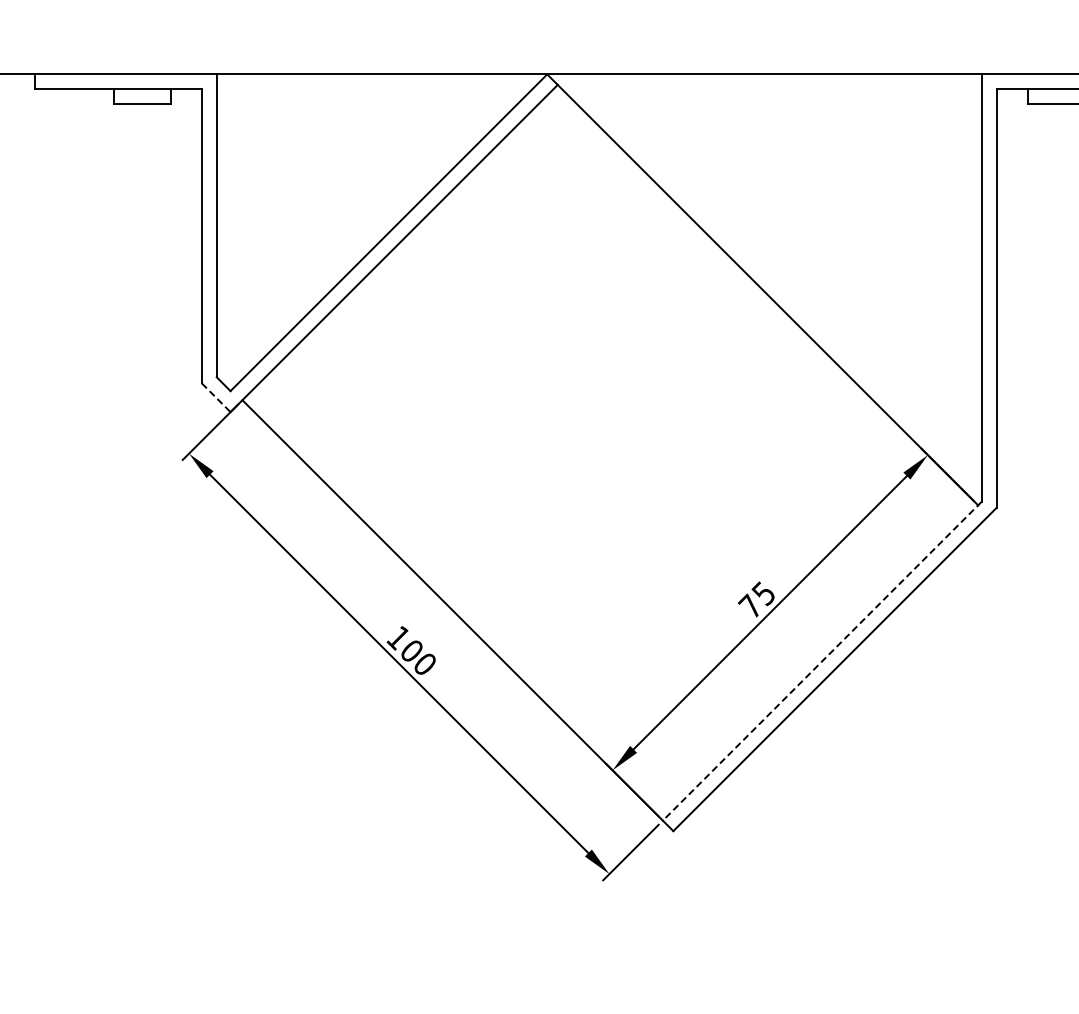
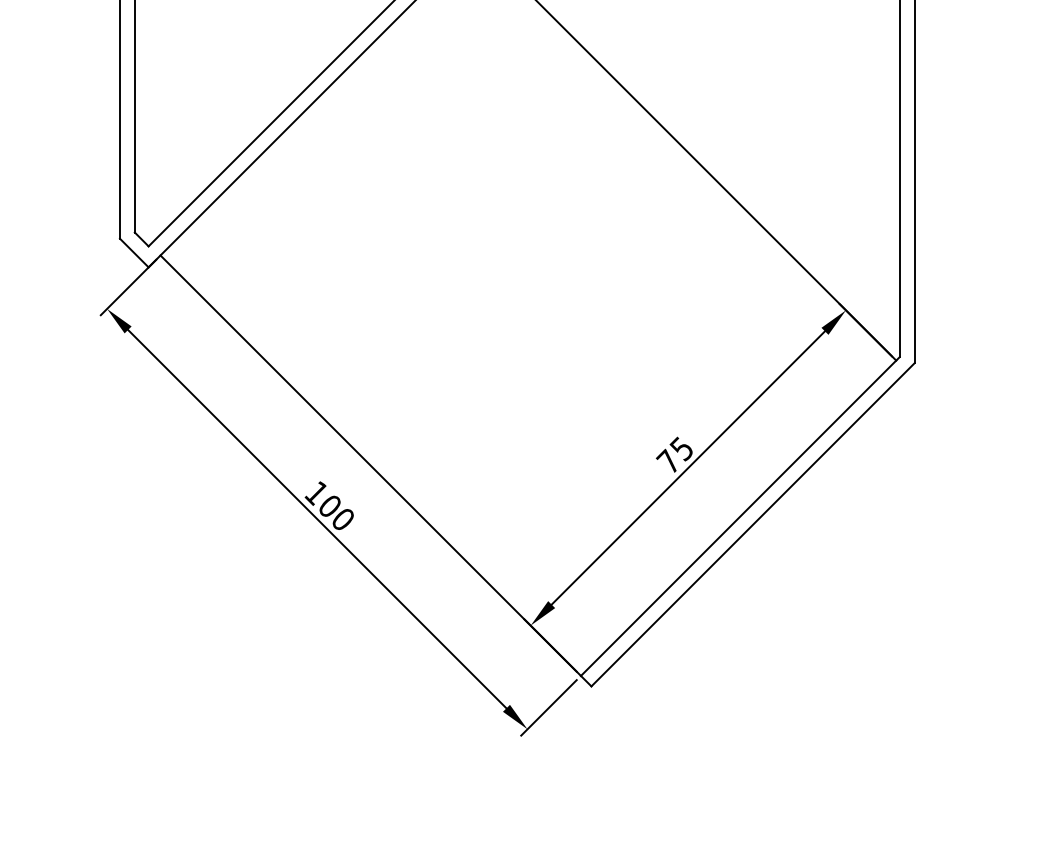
line: (216, 398) -> (134, 253), dashed -> solid
line: (821, 661) -> (739, 516), dashed -> solid

